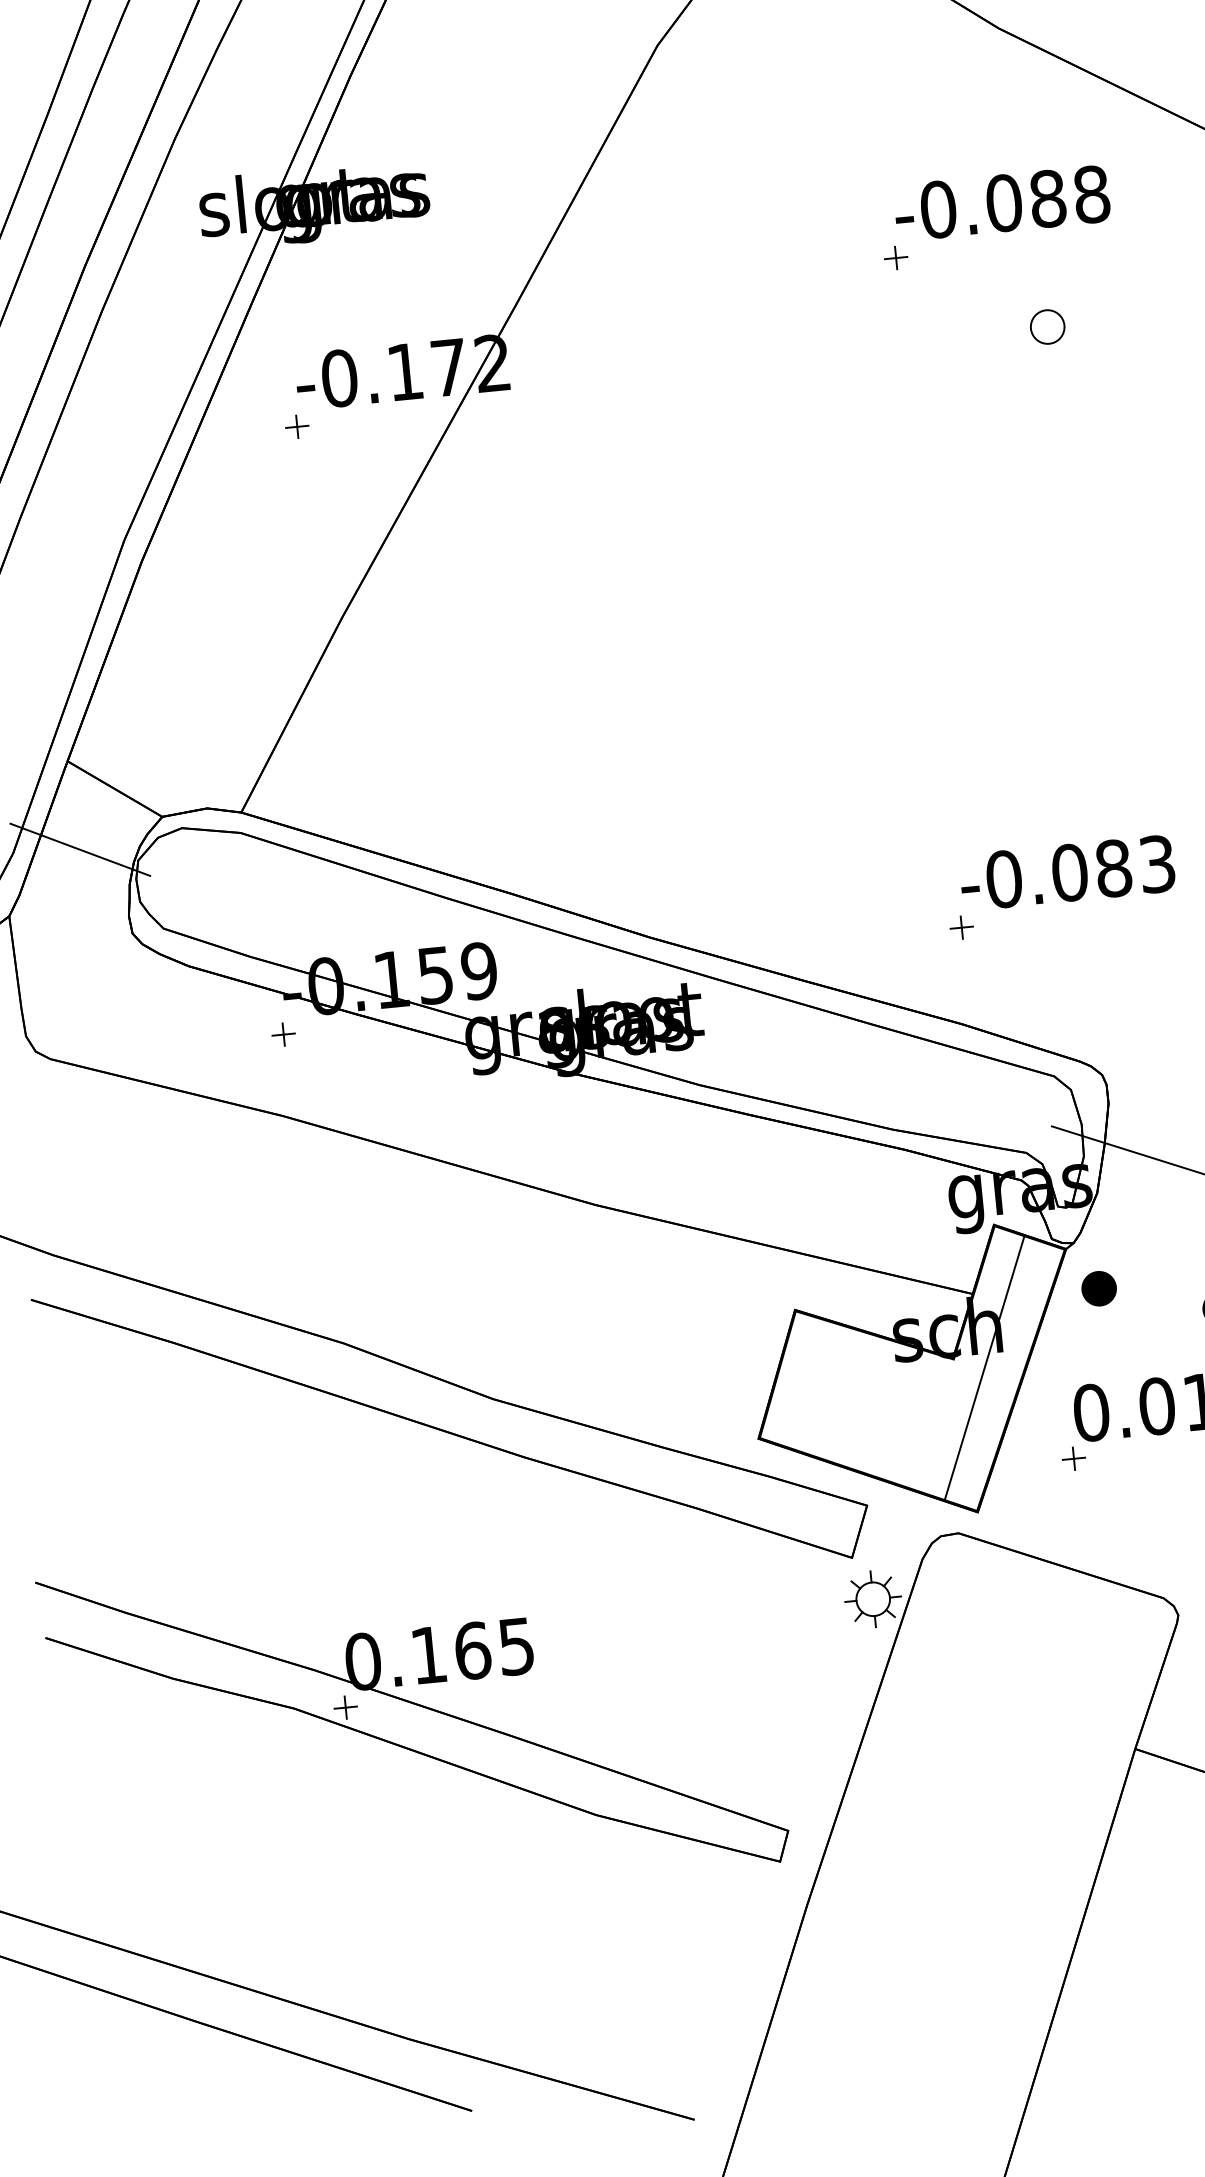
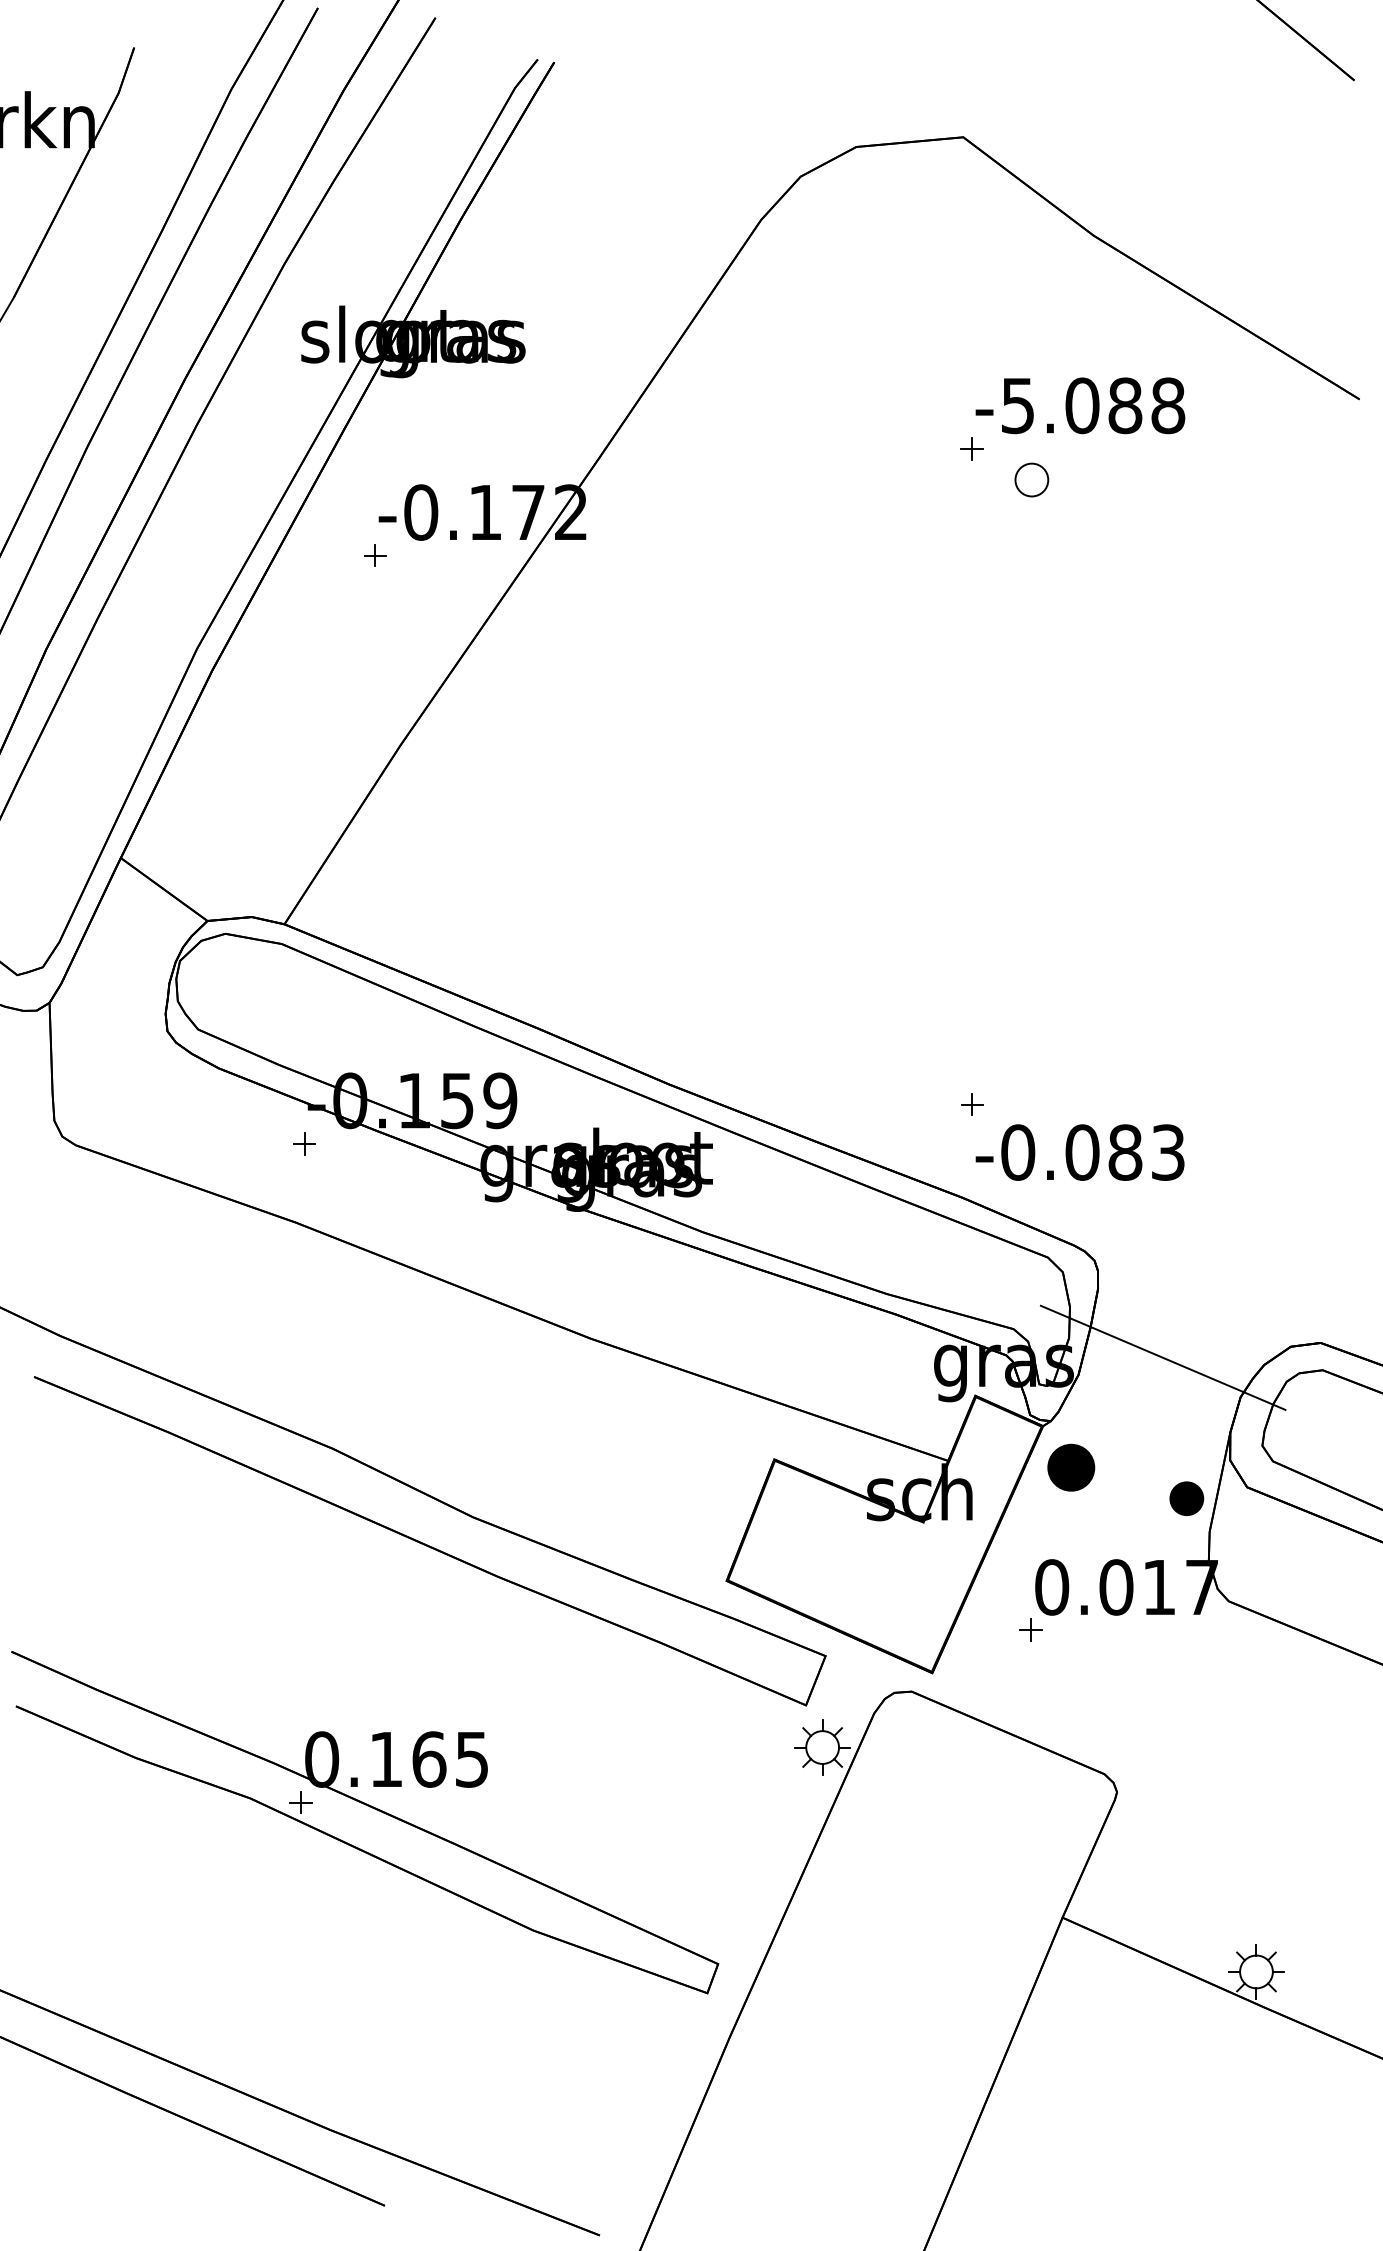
text: (938, 209) -> (1018, 405), -0.088 -> -5.088
part: (1047, 326) -> (1031, 479), moved
line: (80, 850) -> (124, 945), removed
text: (1066, 873) -> (1079, 1152), moved
part: (1099, 1288) -> (1071, 1467), size x1.4
line: (984, 1367) -> (952, 1533), removed

